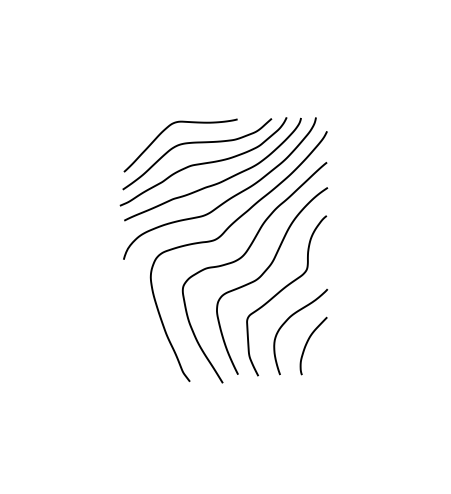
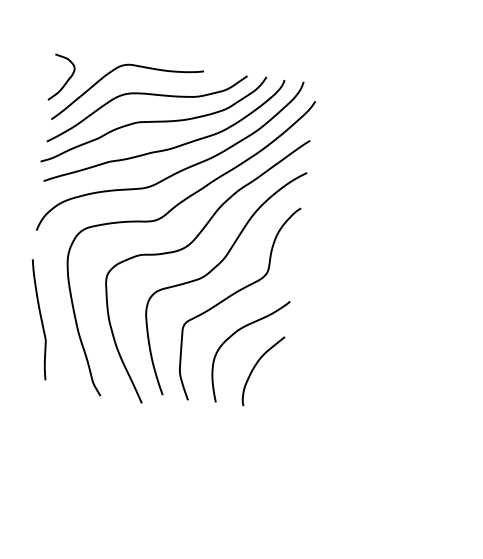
part: (128, 138) -> (62, 77), added
curve: (135, 328) -> (40, 319), added

